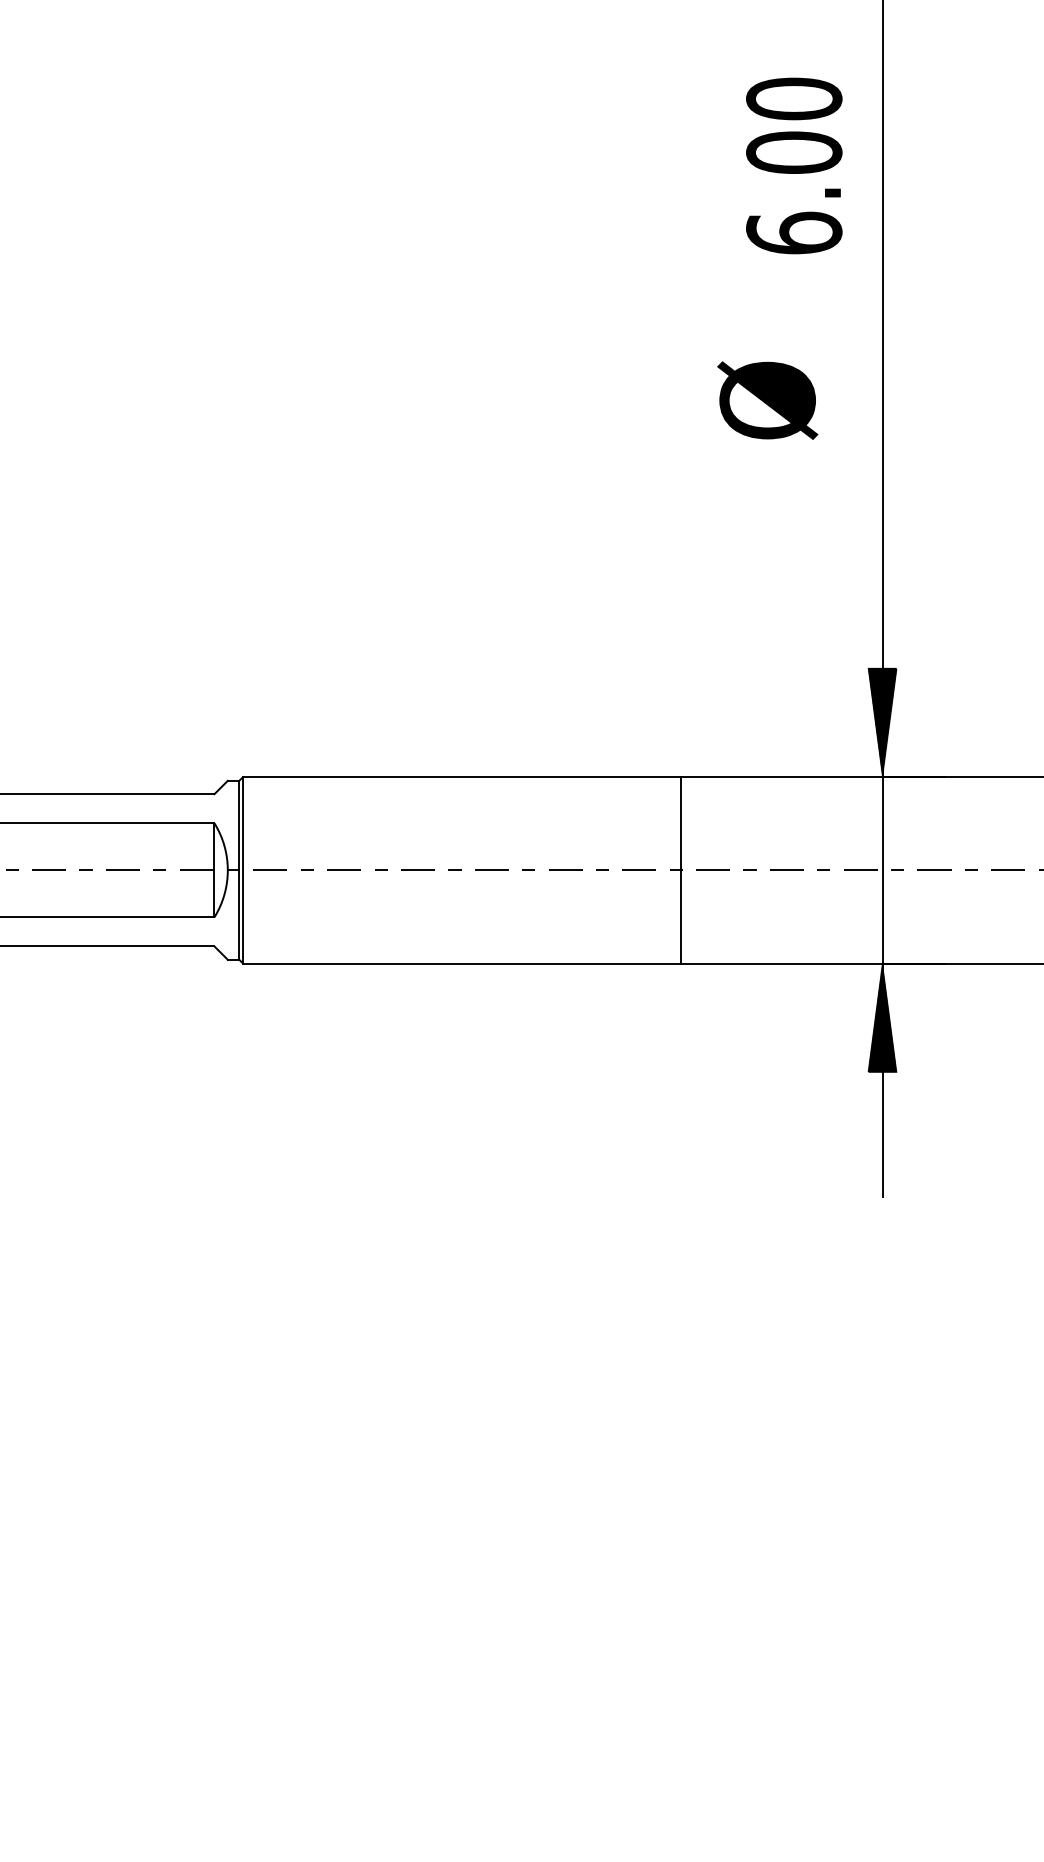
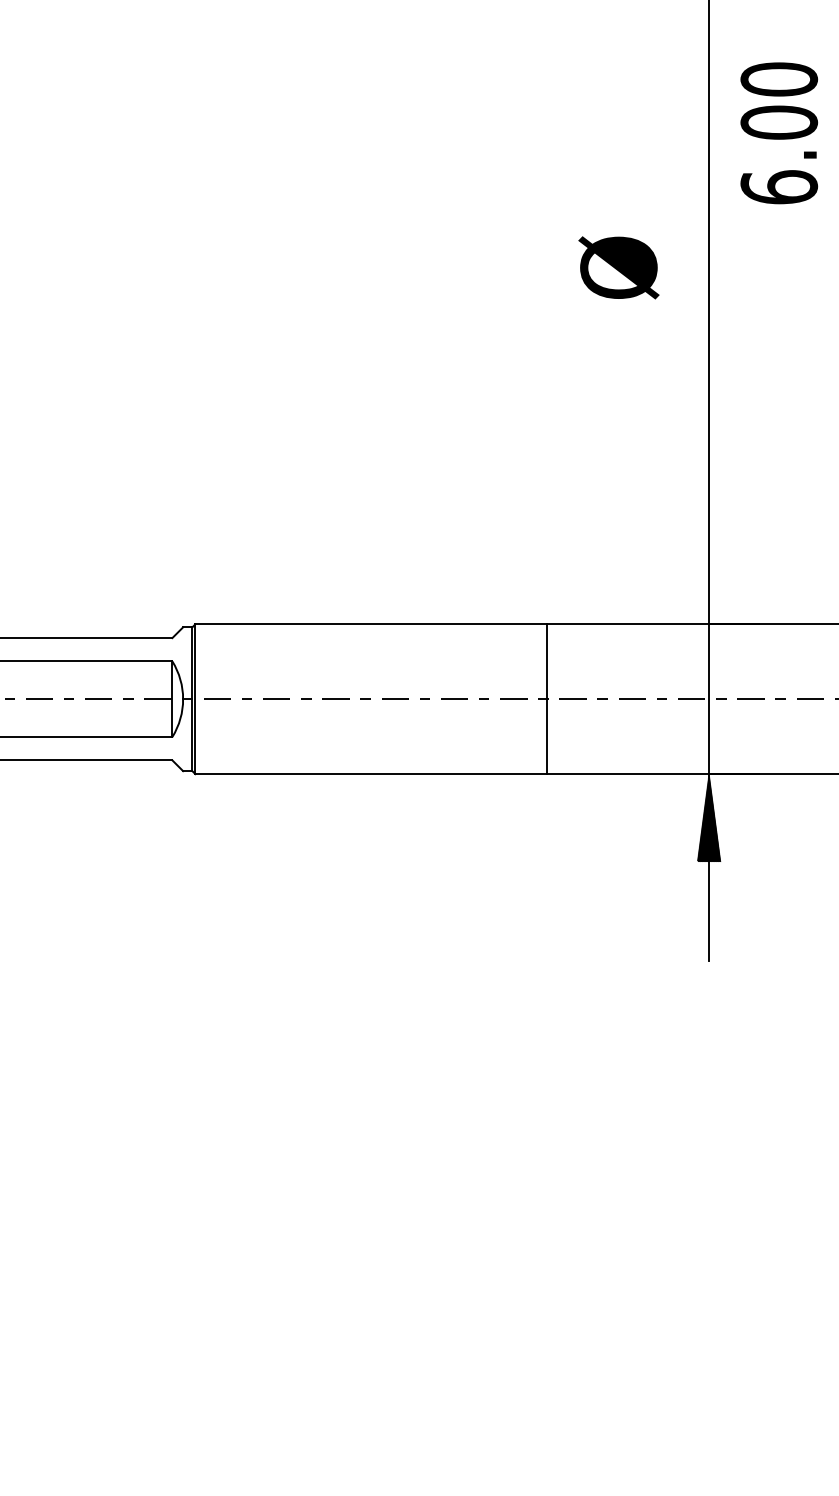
text: (794, 166) -> (779, 133), moved
text: (767, 400) -> (618, 267), moved
hatch: (881, 721) -> (708, 579), removed

